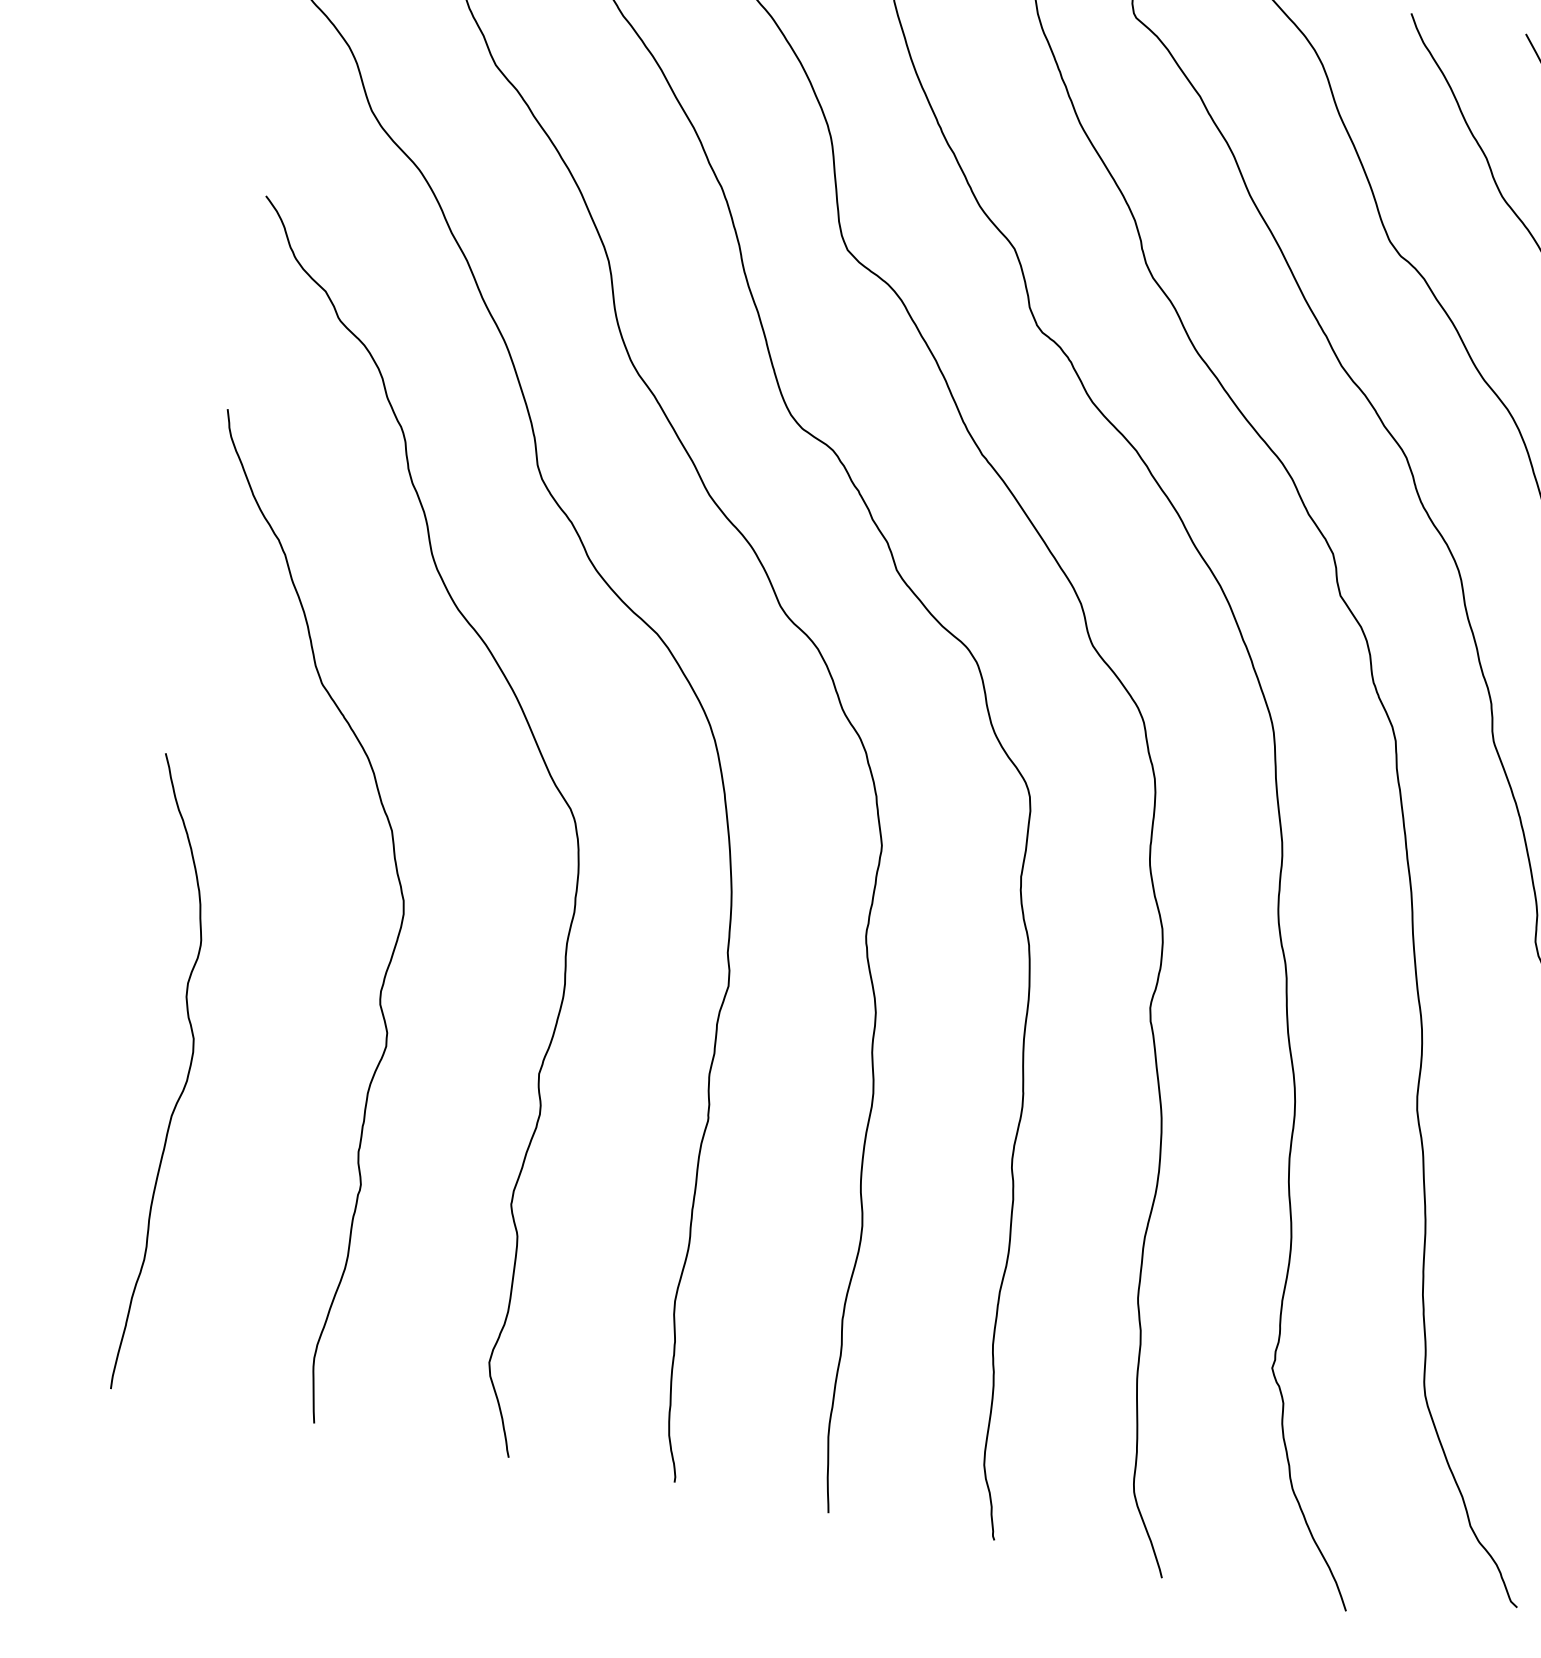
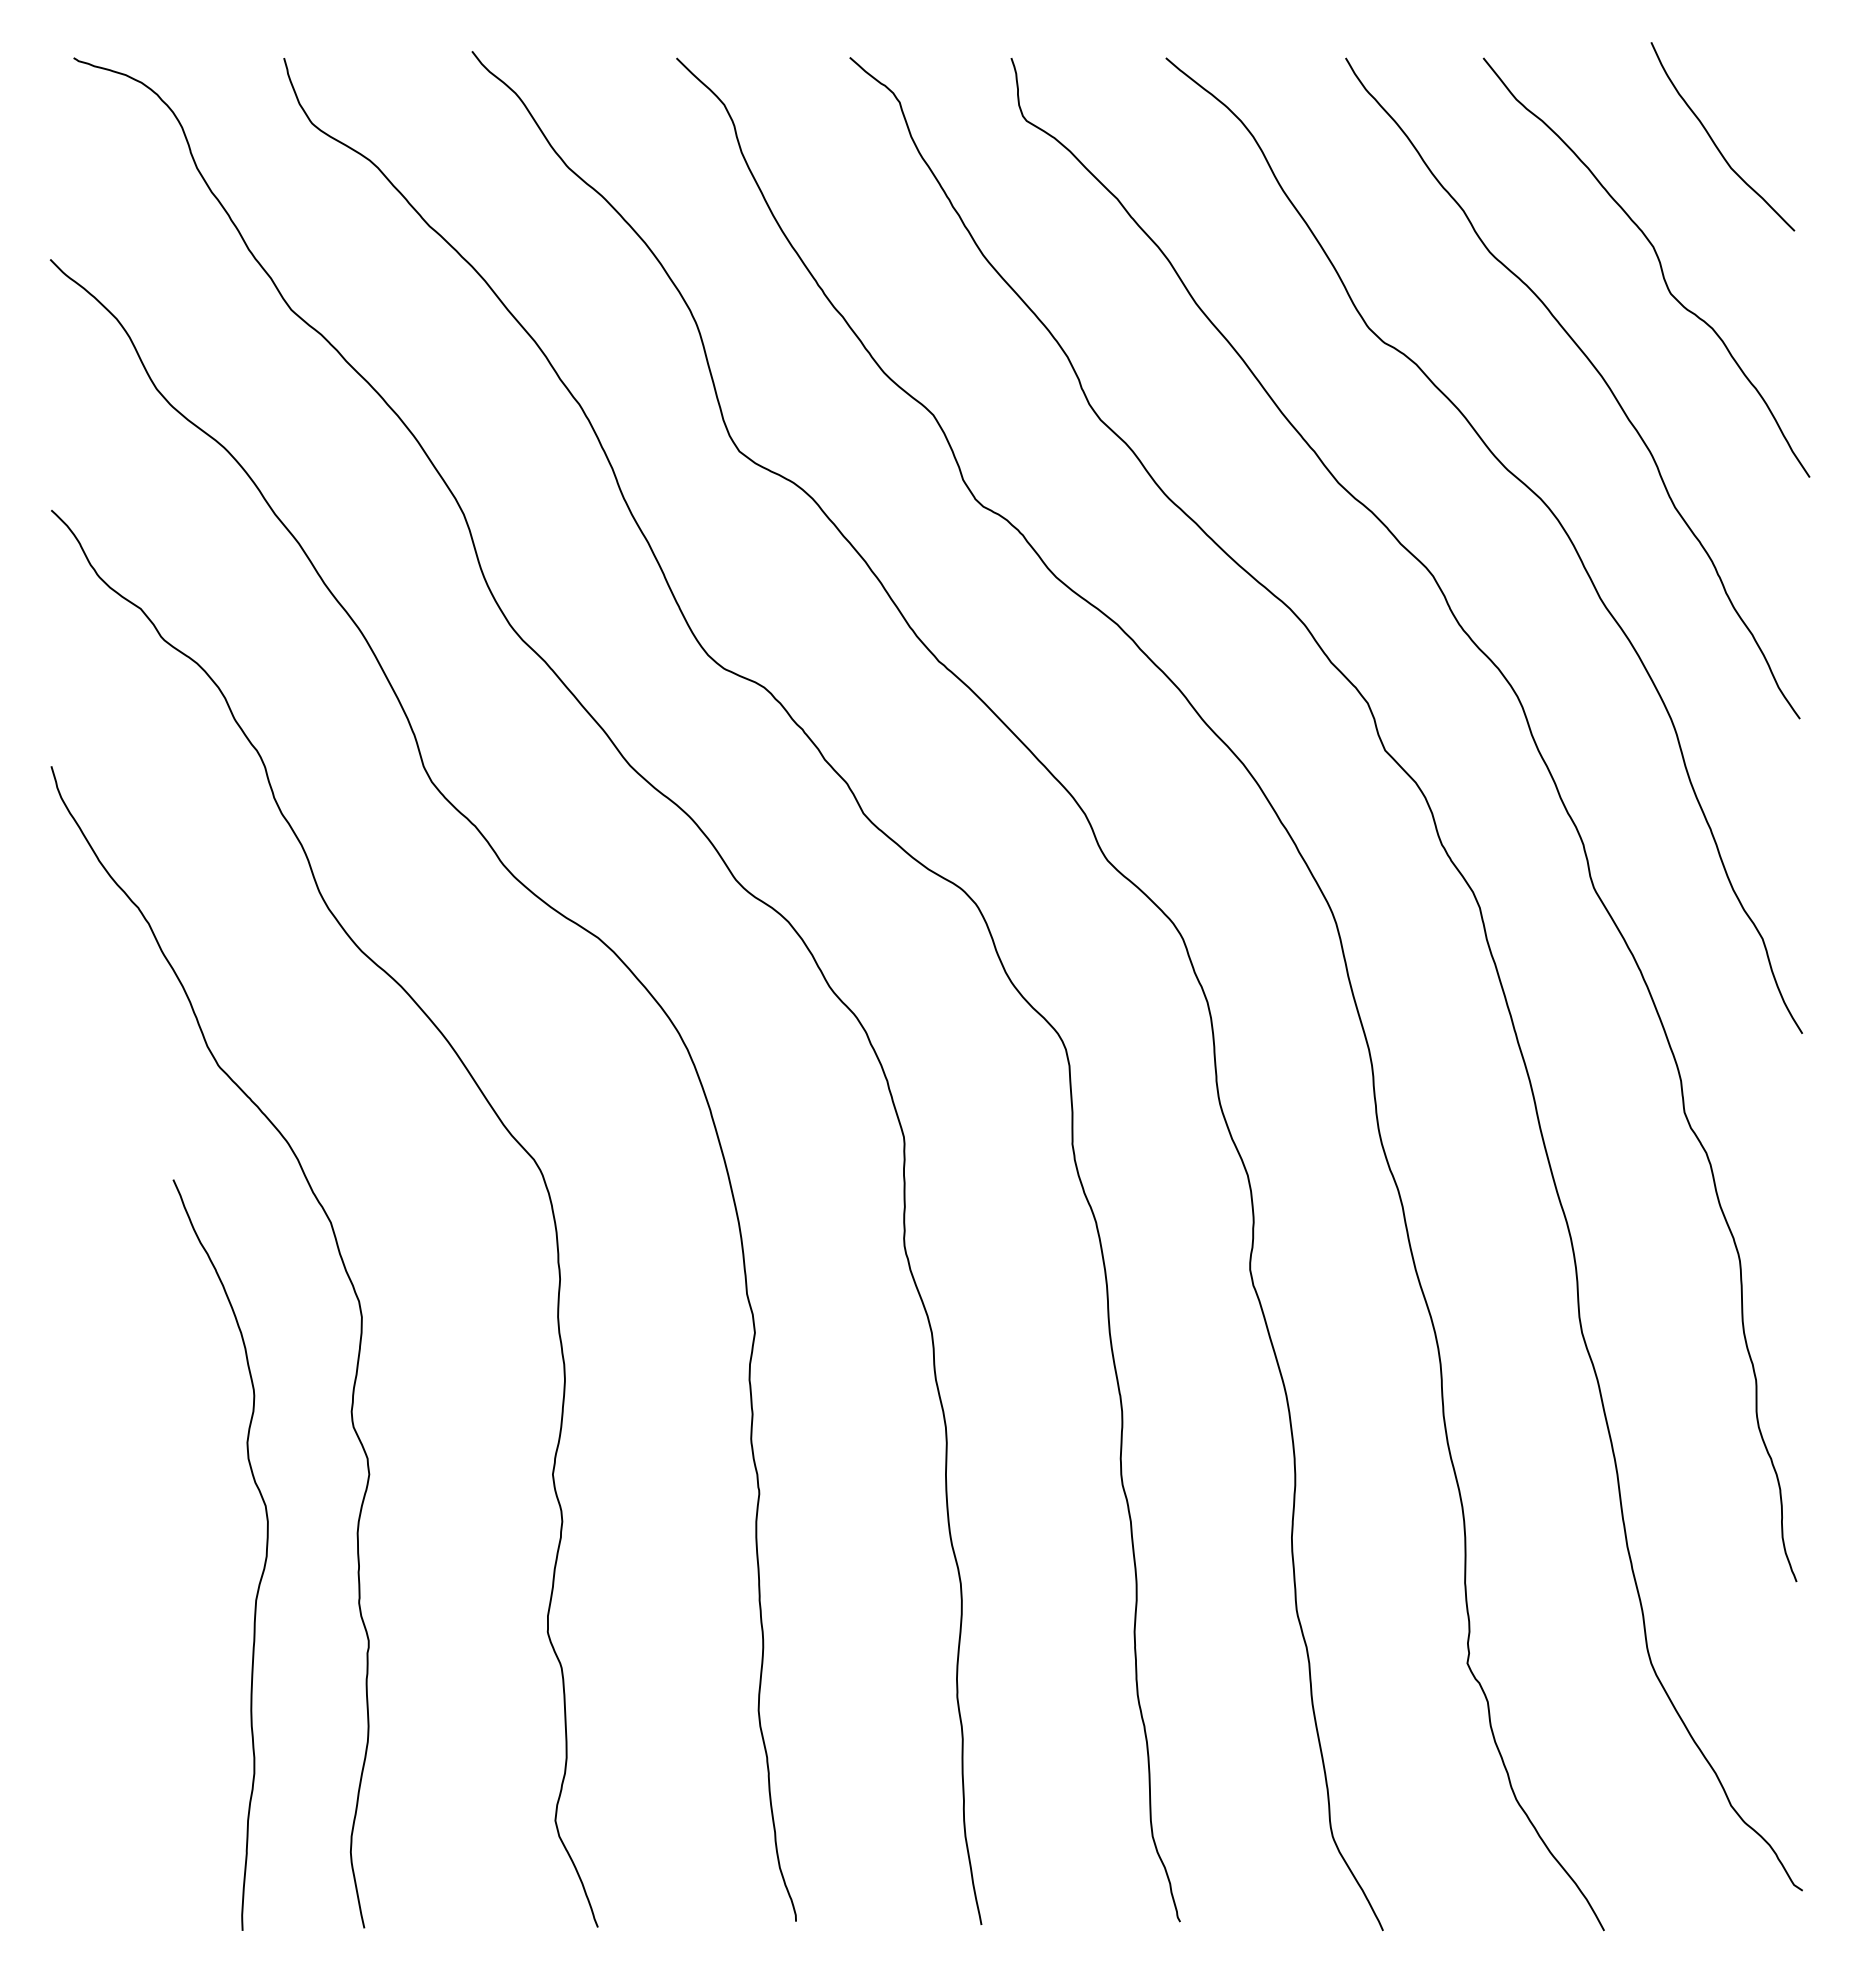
curve: (184, 1084) -> (264, 1561), moved

